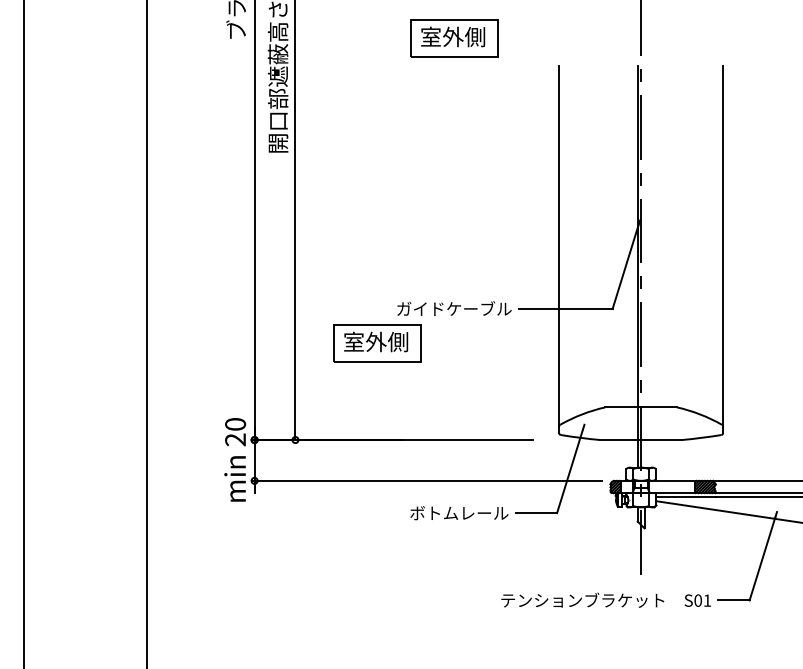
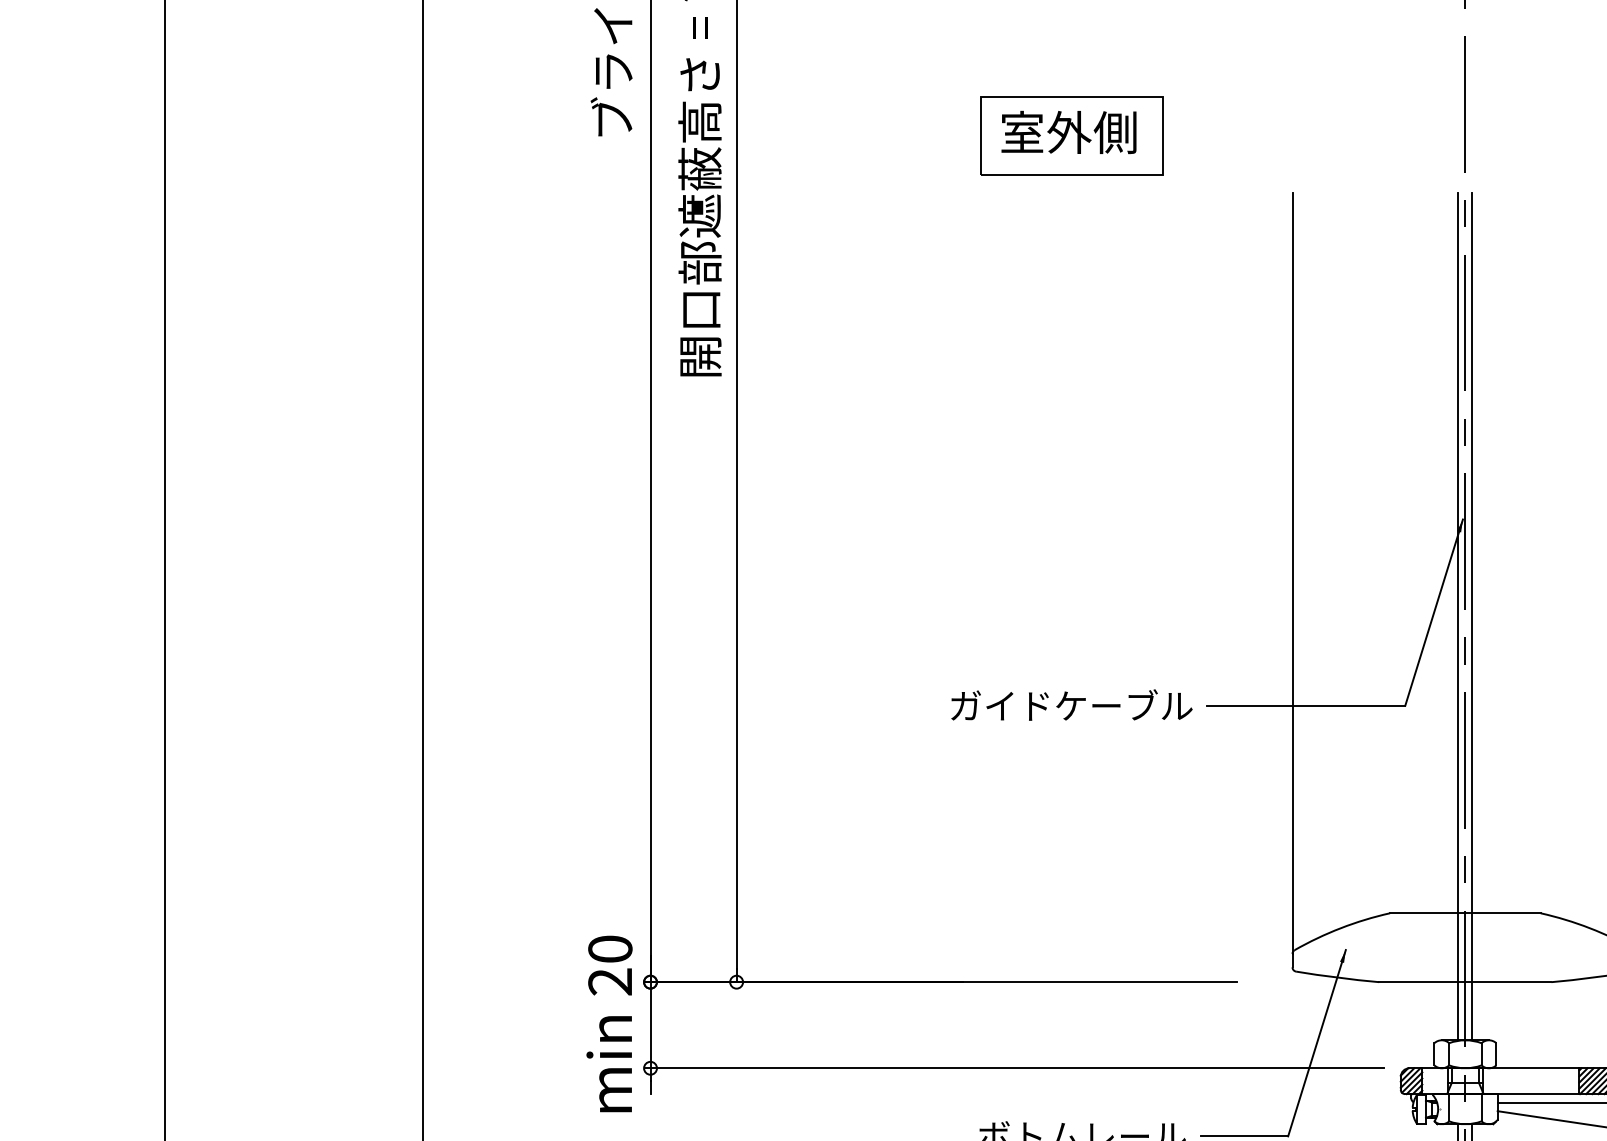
line: (644, 266) -> (1472, 616), added
part: (377, 343) -> (909, 778), removed

